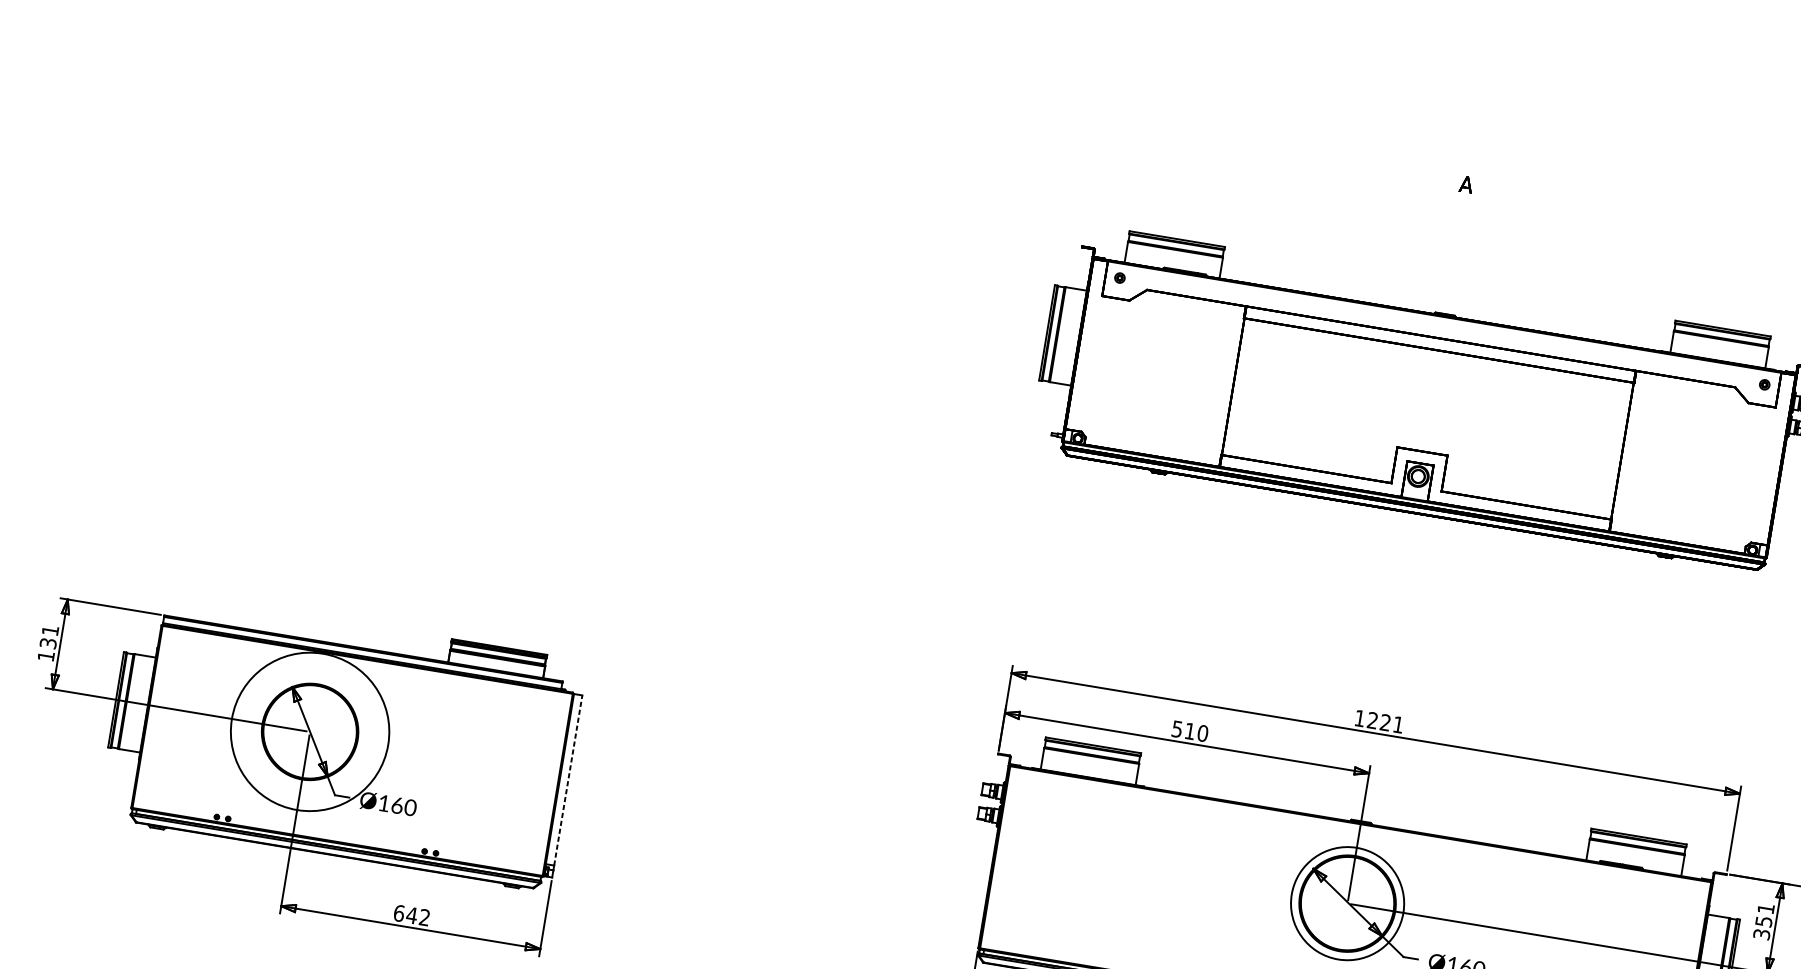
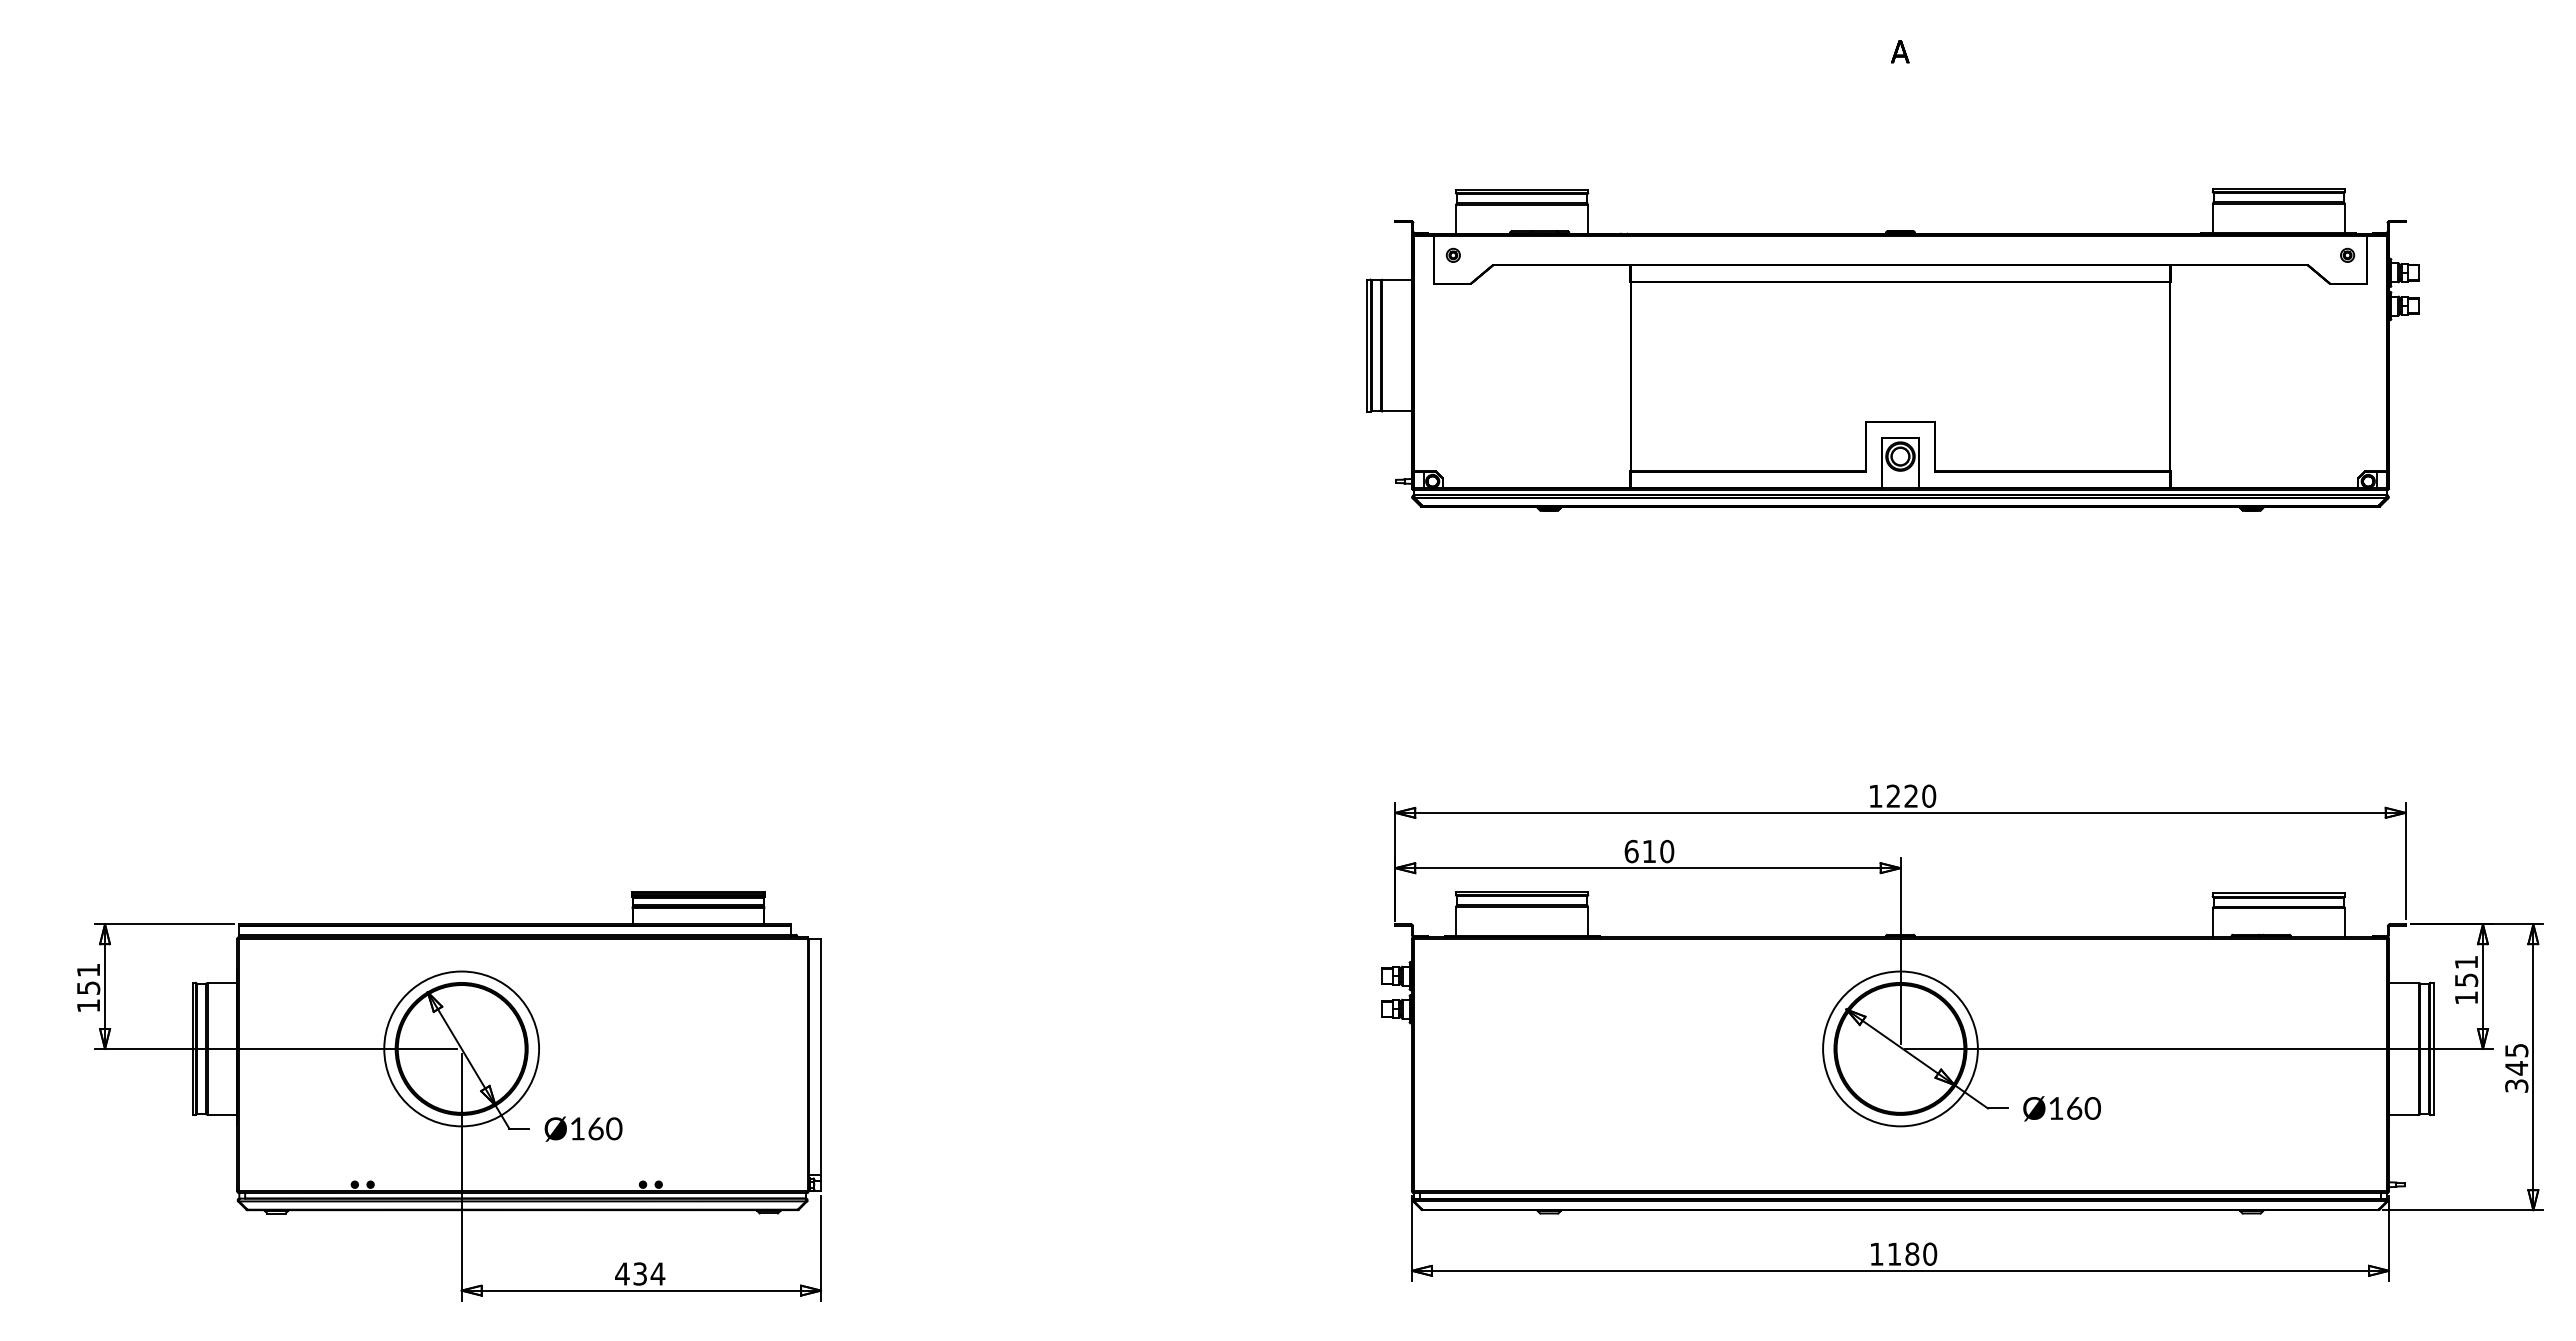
text: (47, 642) -> (87, 987), 131 -> 151
text: (1398, 724) -> (1929, 795), 1221 -> 1220
text: (1177, 729) -> (1631, 851), 510 -> 610
circle: (310, 731) -> (461, 1048), size x0.71
line: (568, 780) -> (821, 1056), dashed -> solid
text: (412, 915) -> (640, 1273), 642 -> 434
text: (1761, 934) -> (2466, 997), 351 -> 151

